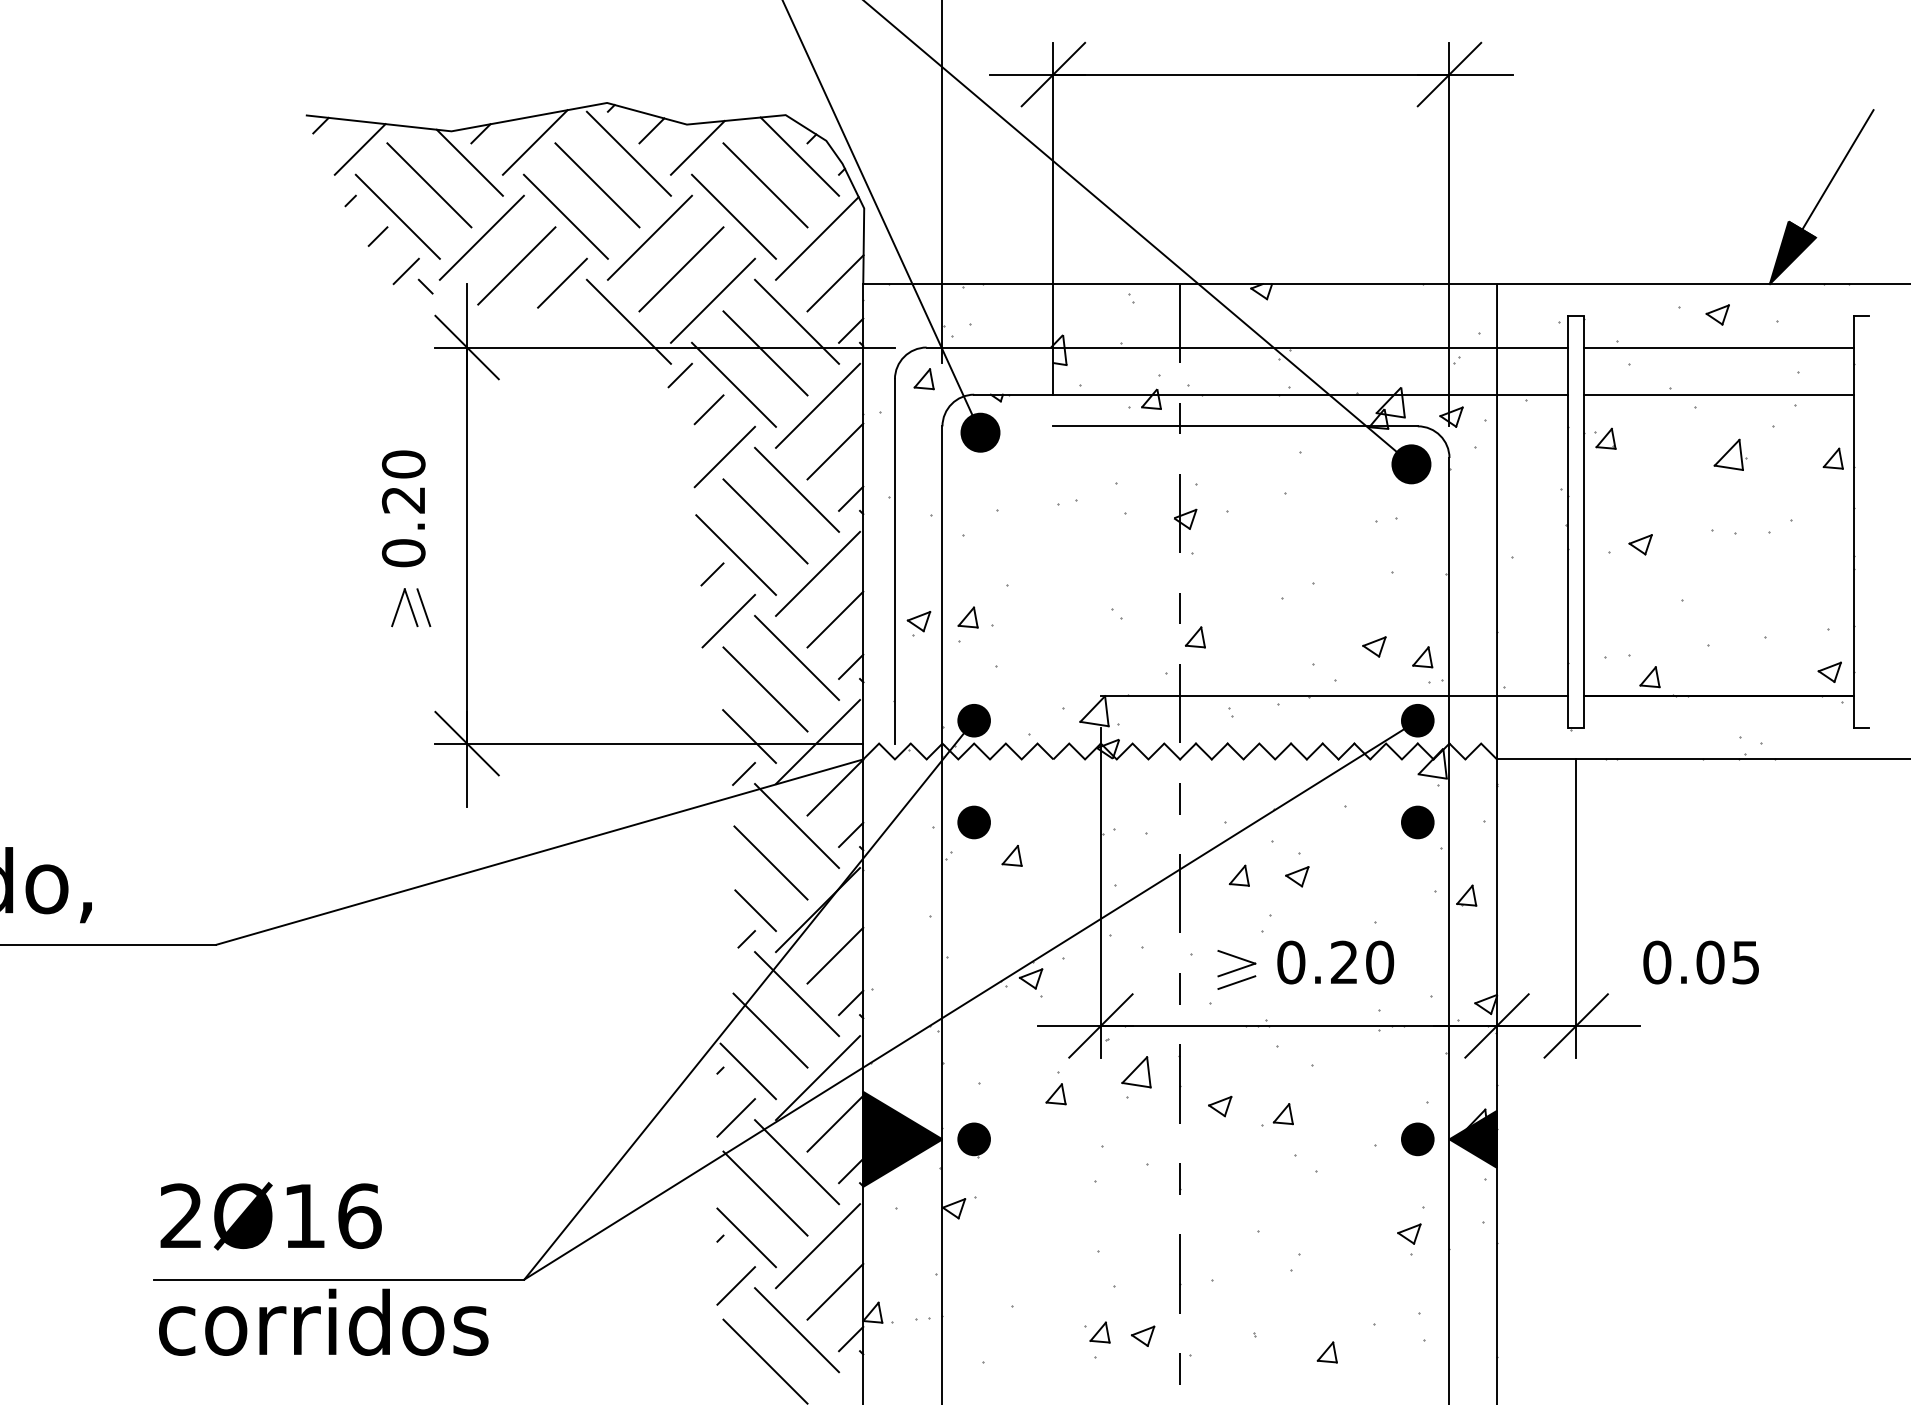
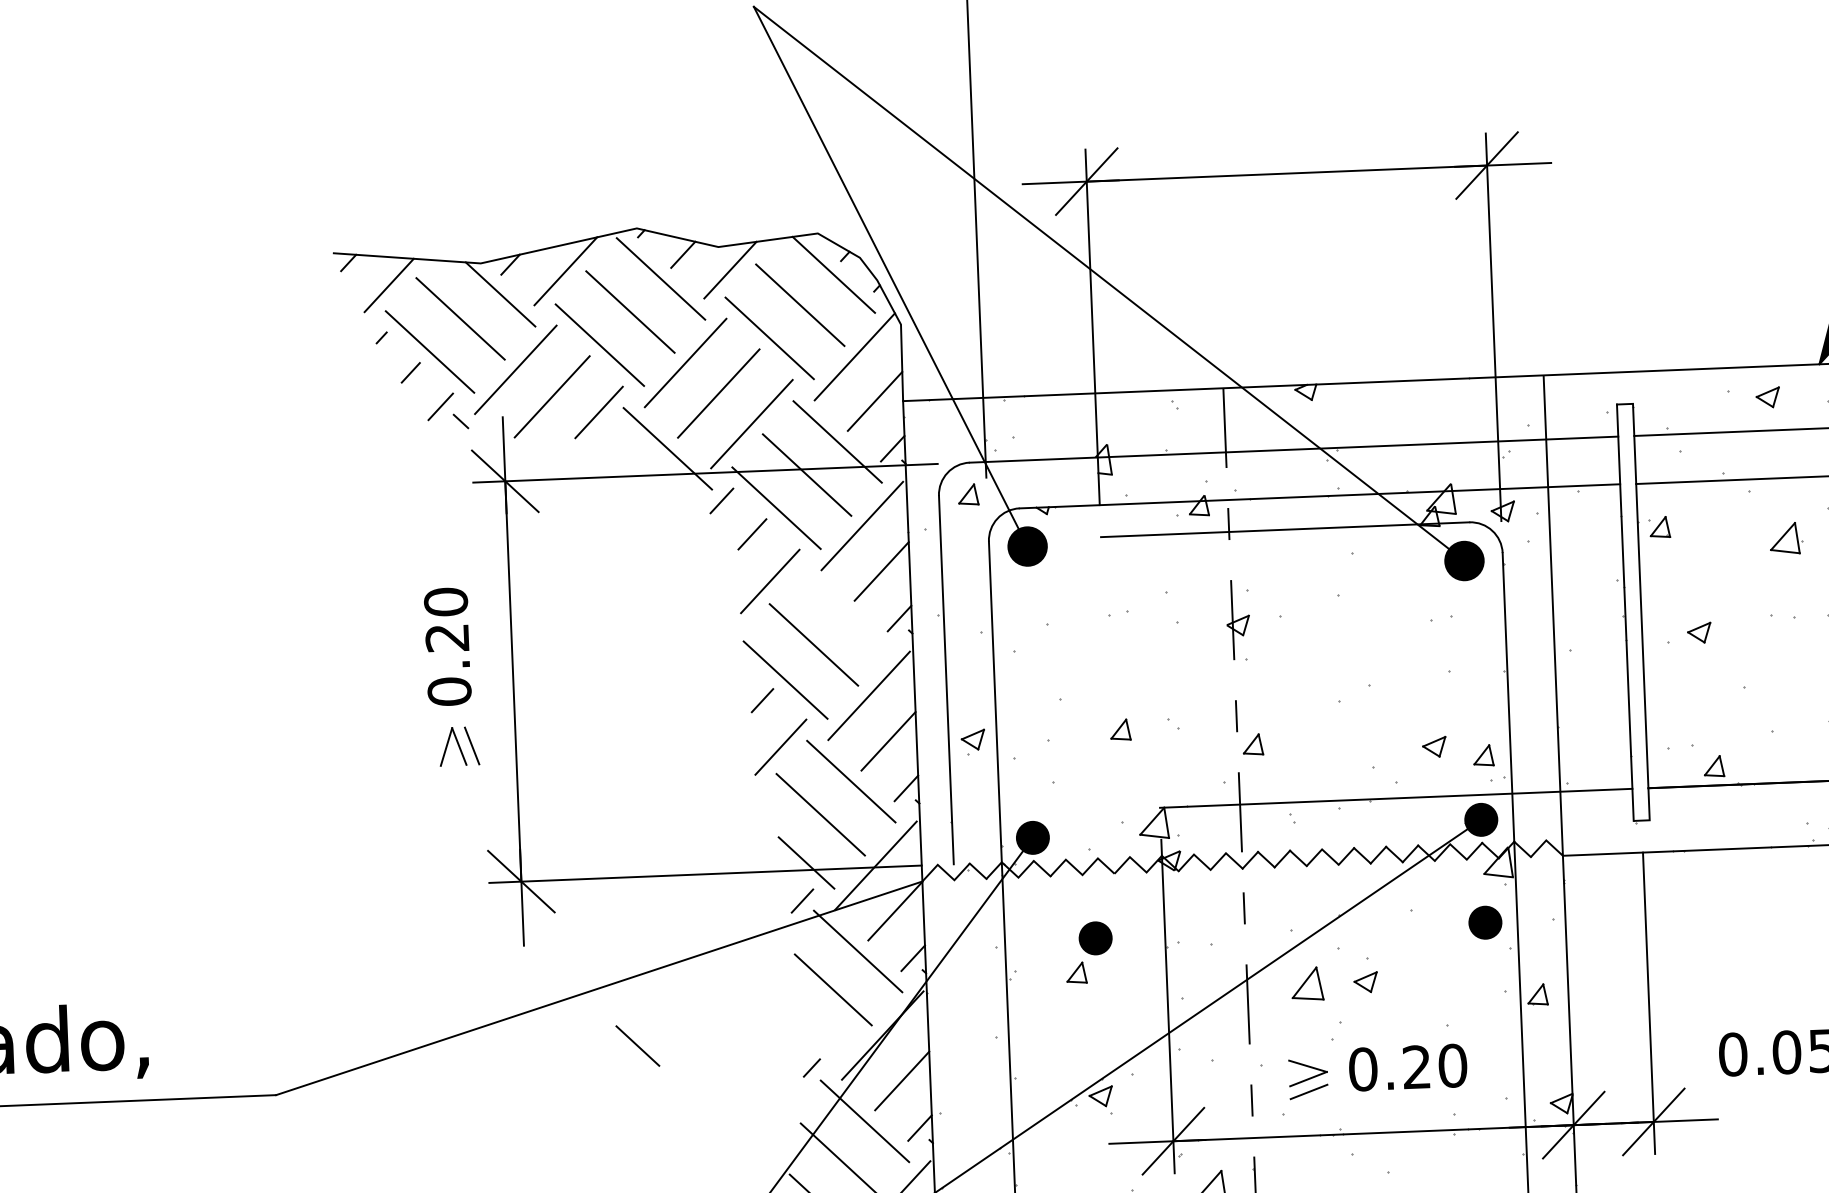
line: (797, 489) -> (844, 611), removed
part: (967, 617) -> (1120, 729), moved
part: (973, 822) -> (1095, 938), moved
part: (1238, 875) -> (1306, 983), size x1.6
line: (755, 910) -> (637, 1045), moved

